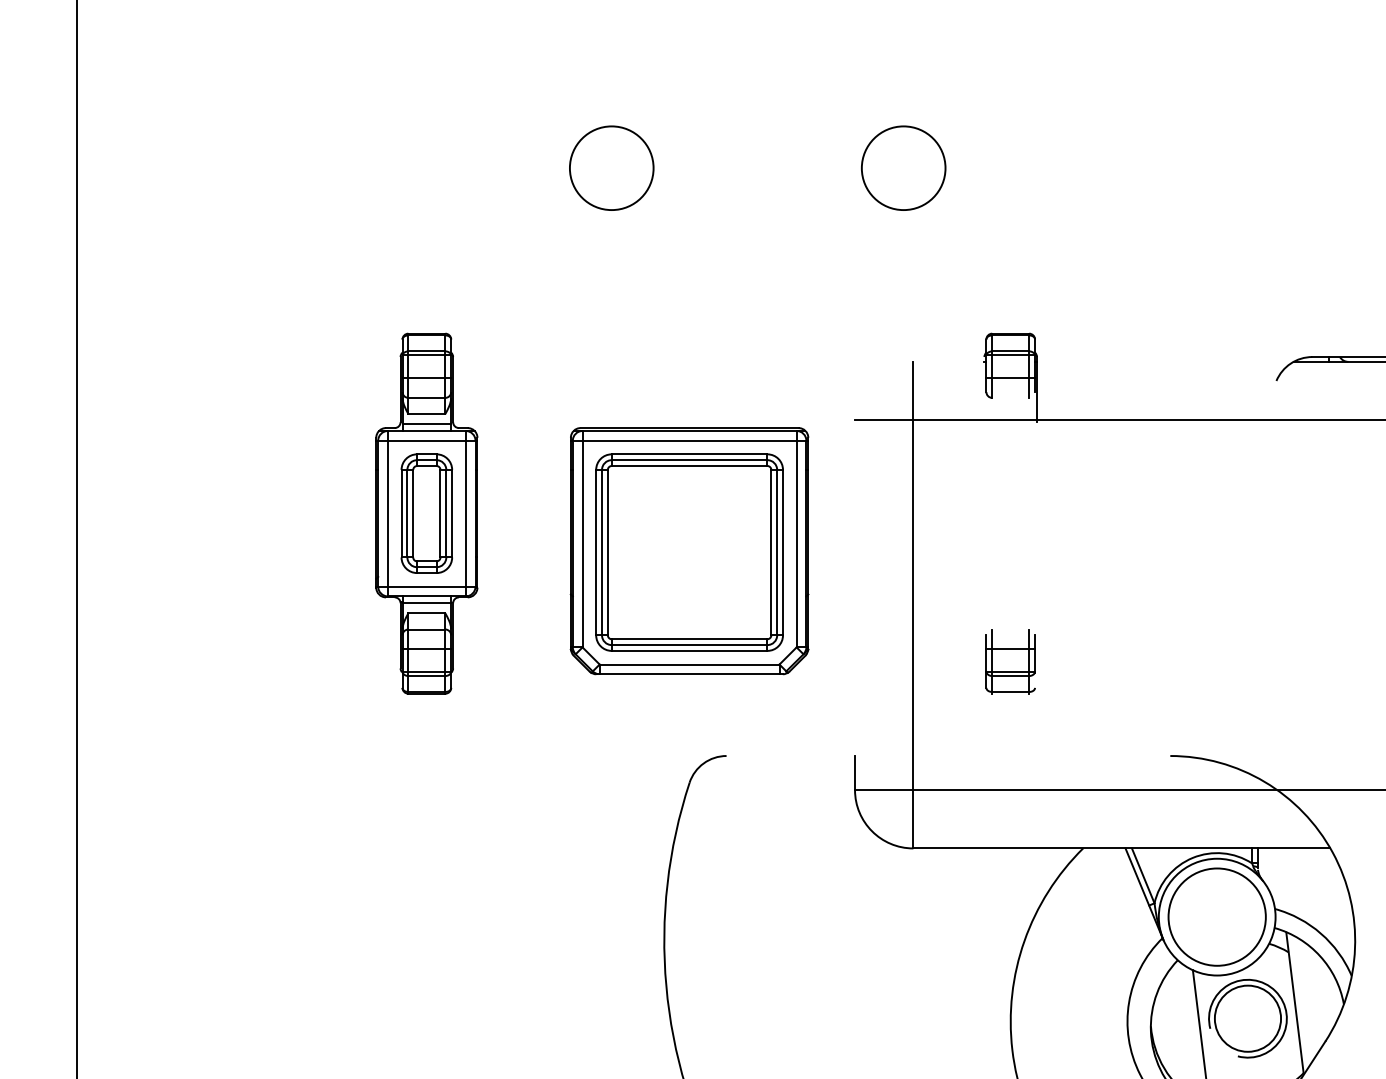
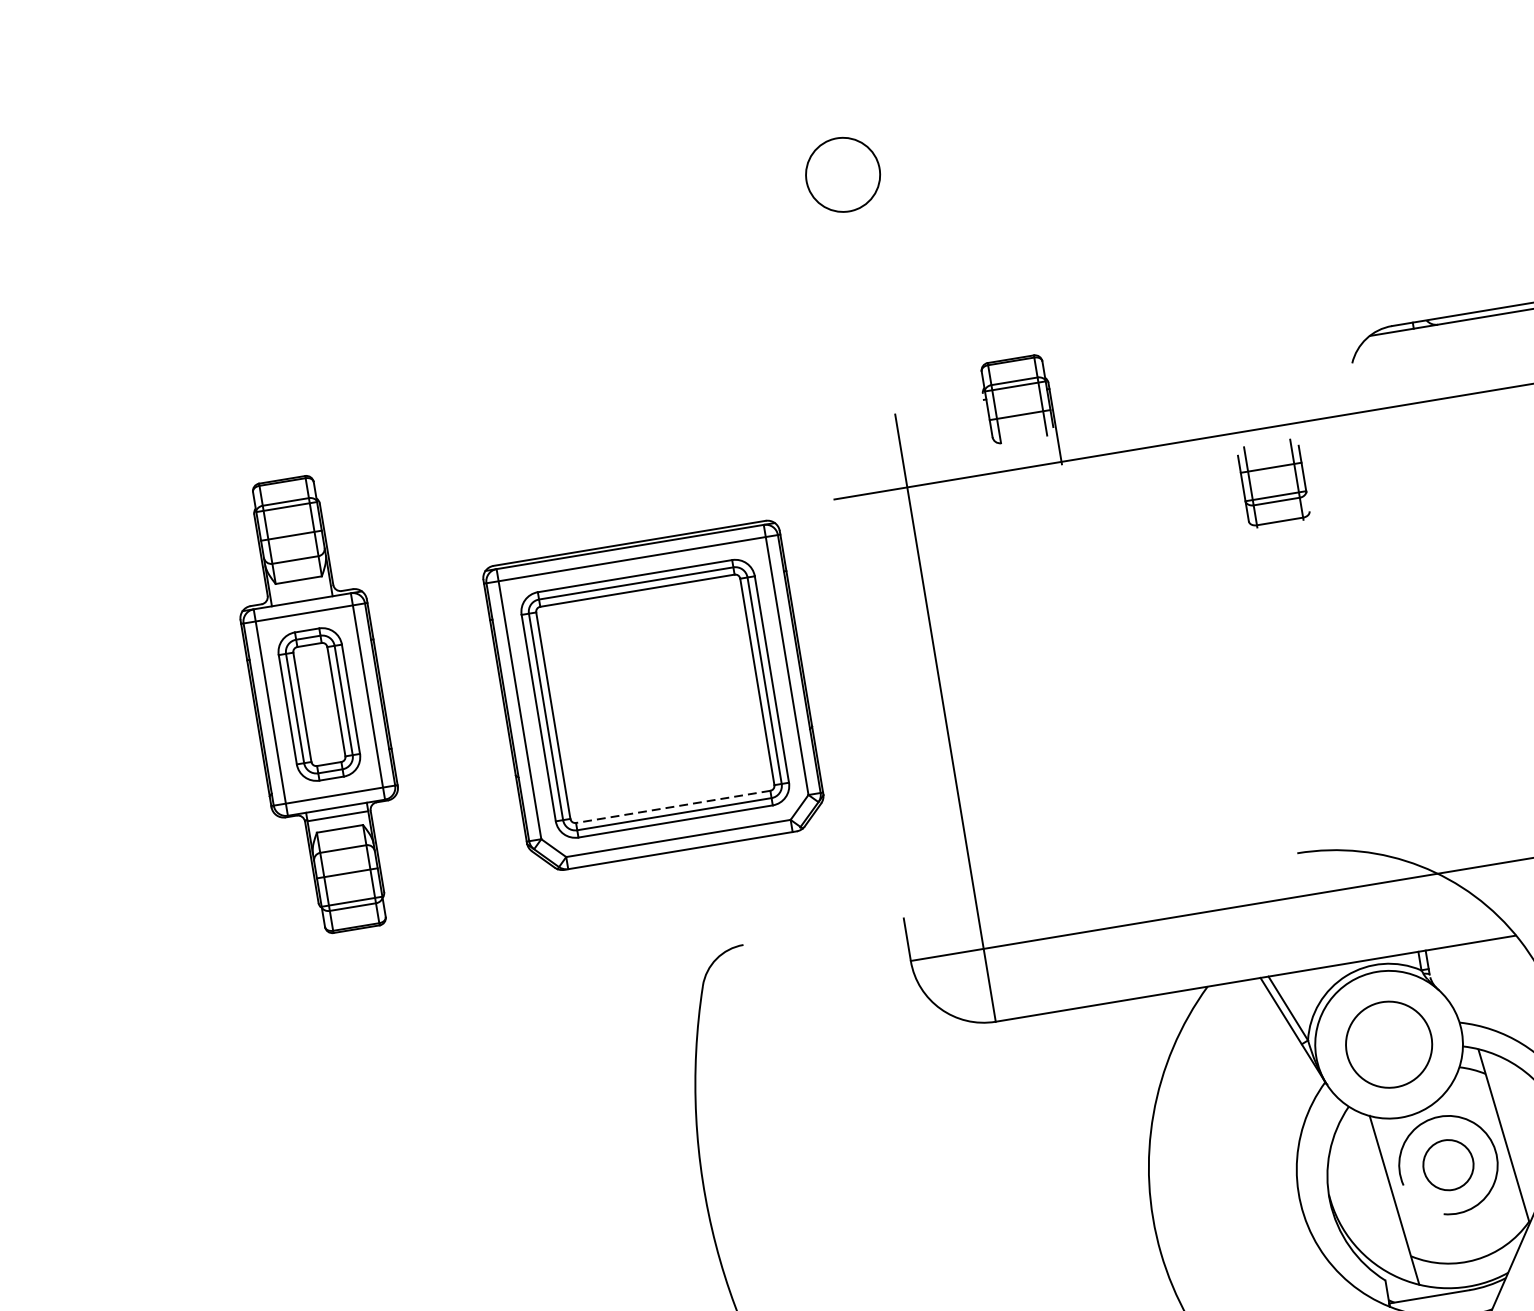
circle: (611, 167) -> (478, 234), removed
circle: (903, 168) -> (842, 175), size x0.7
line: (426, 424) -> (300, 593), removed
line: (689, 639) -> (673, 807), solid -> dashed
part: (1010, 661) -> (1273, 483), moved
circle: (1216, 916) -> (1388, 1044), size x0.7
circle: (1247, 1018) -> (1447, 1164), size x0.6

